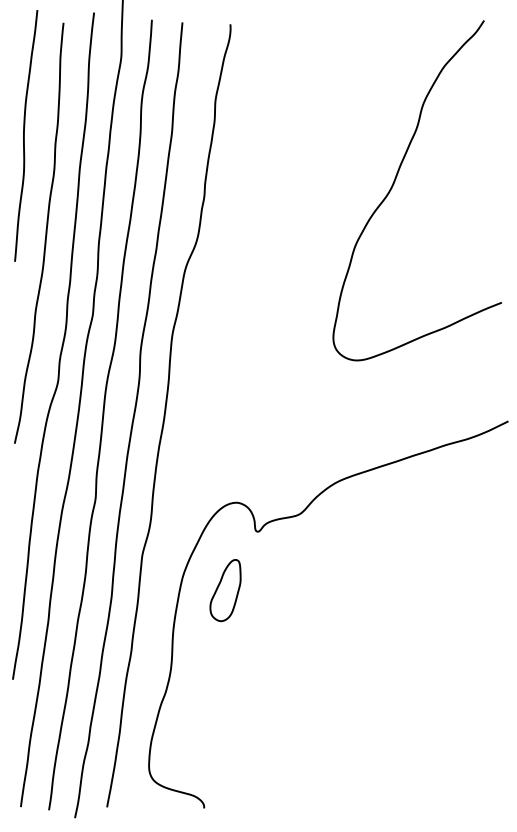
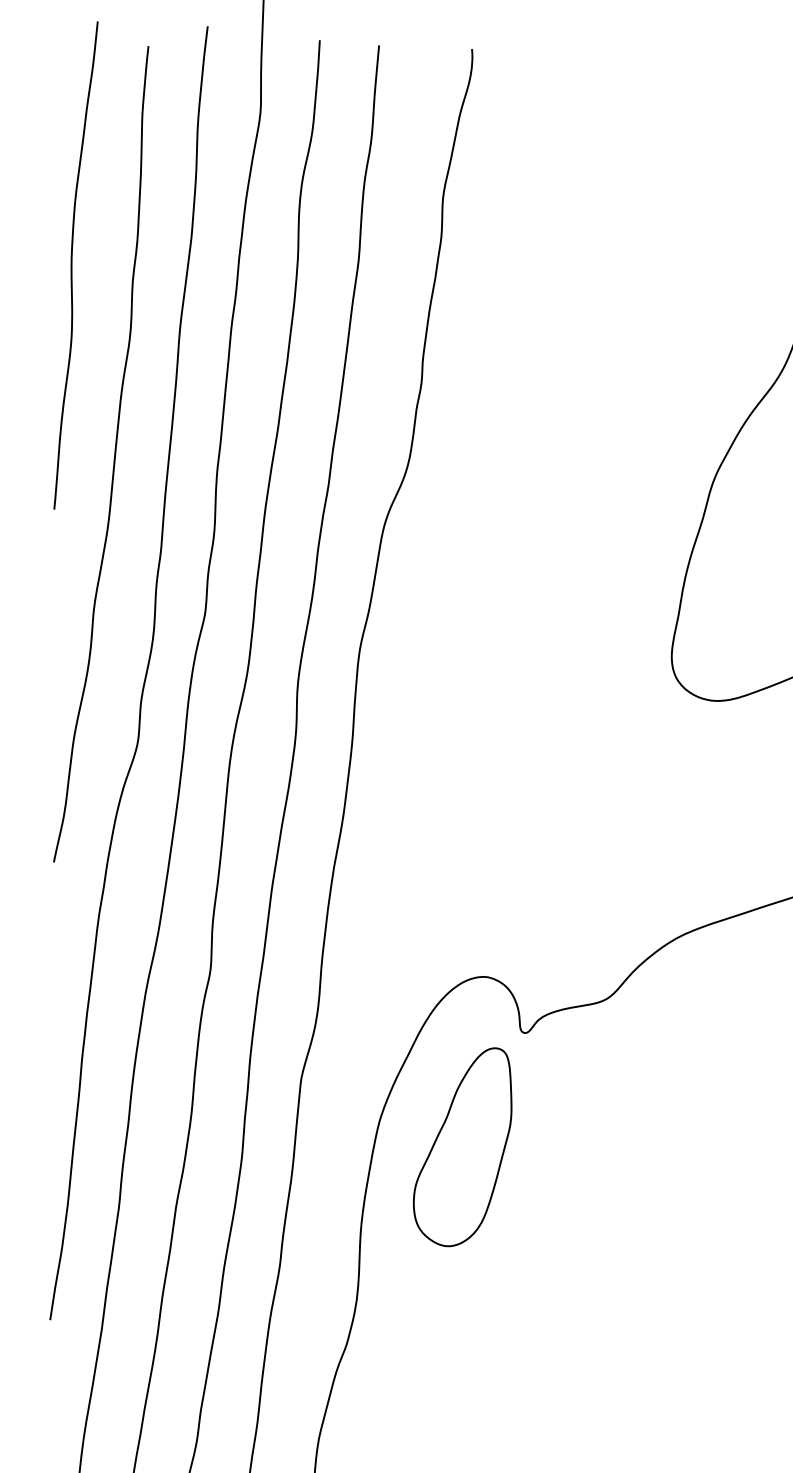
part: (225, 590) -> (462, 1147), size x1.67

